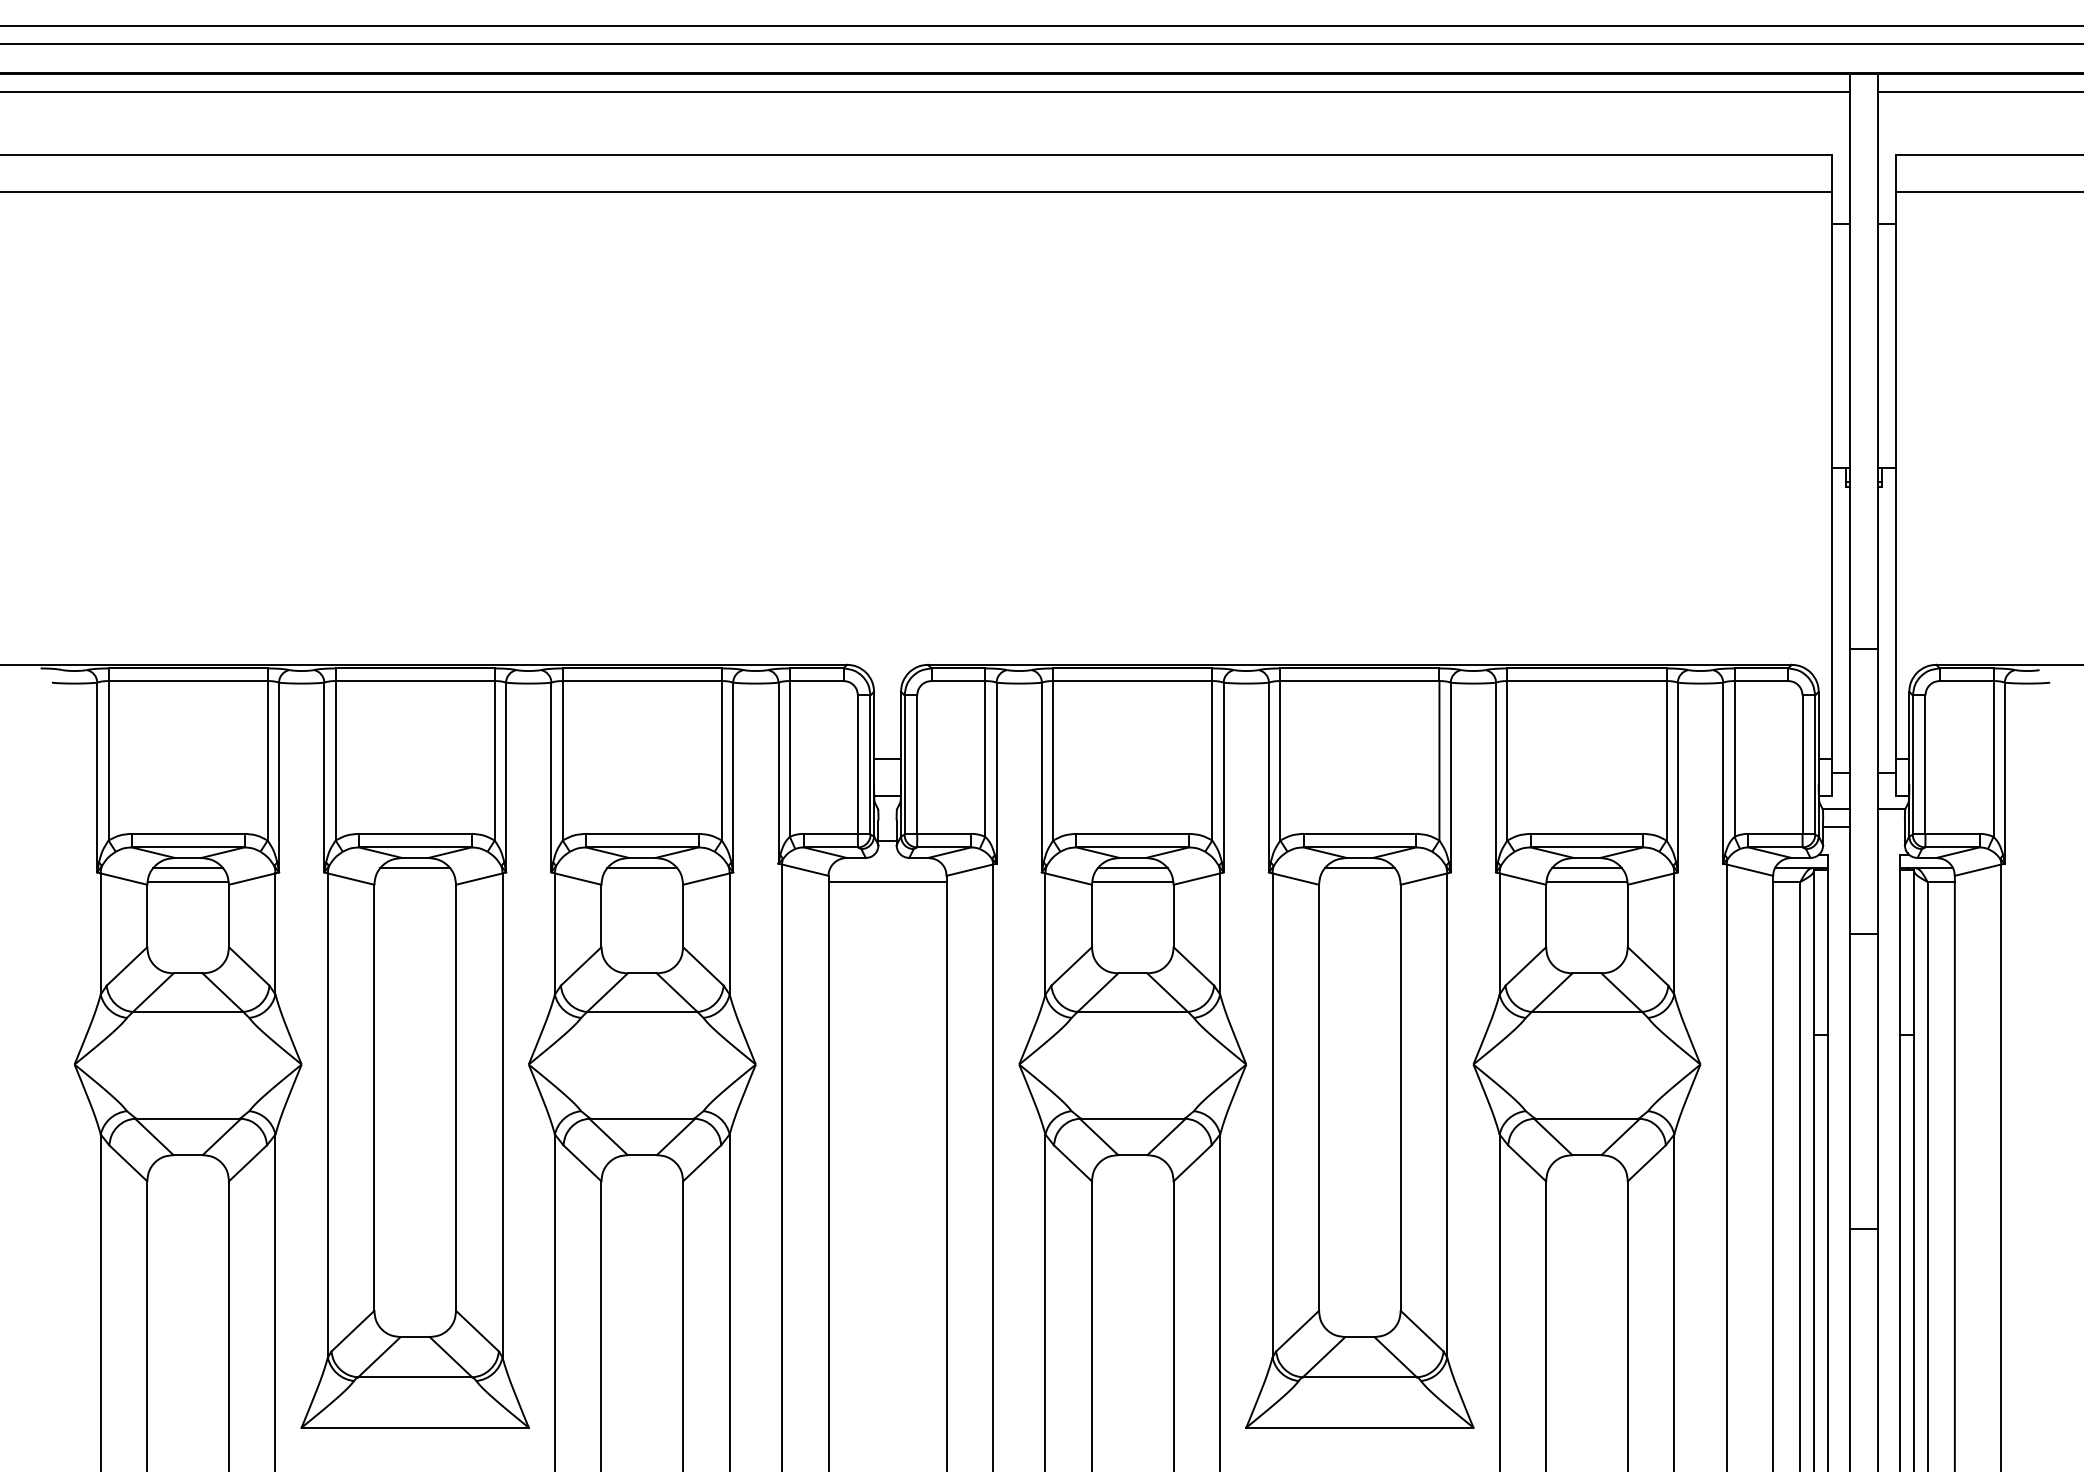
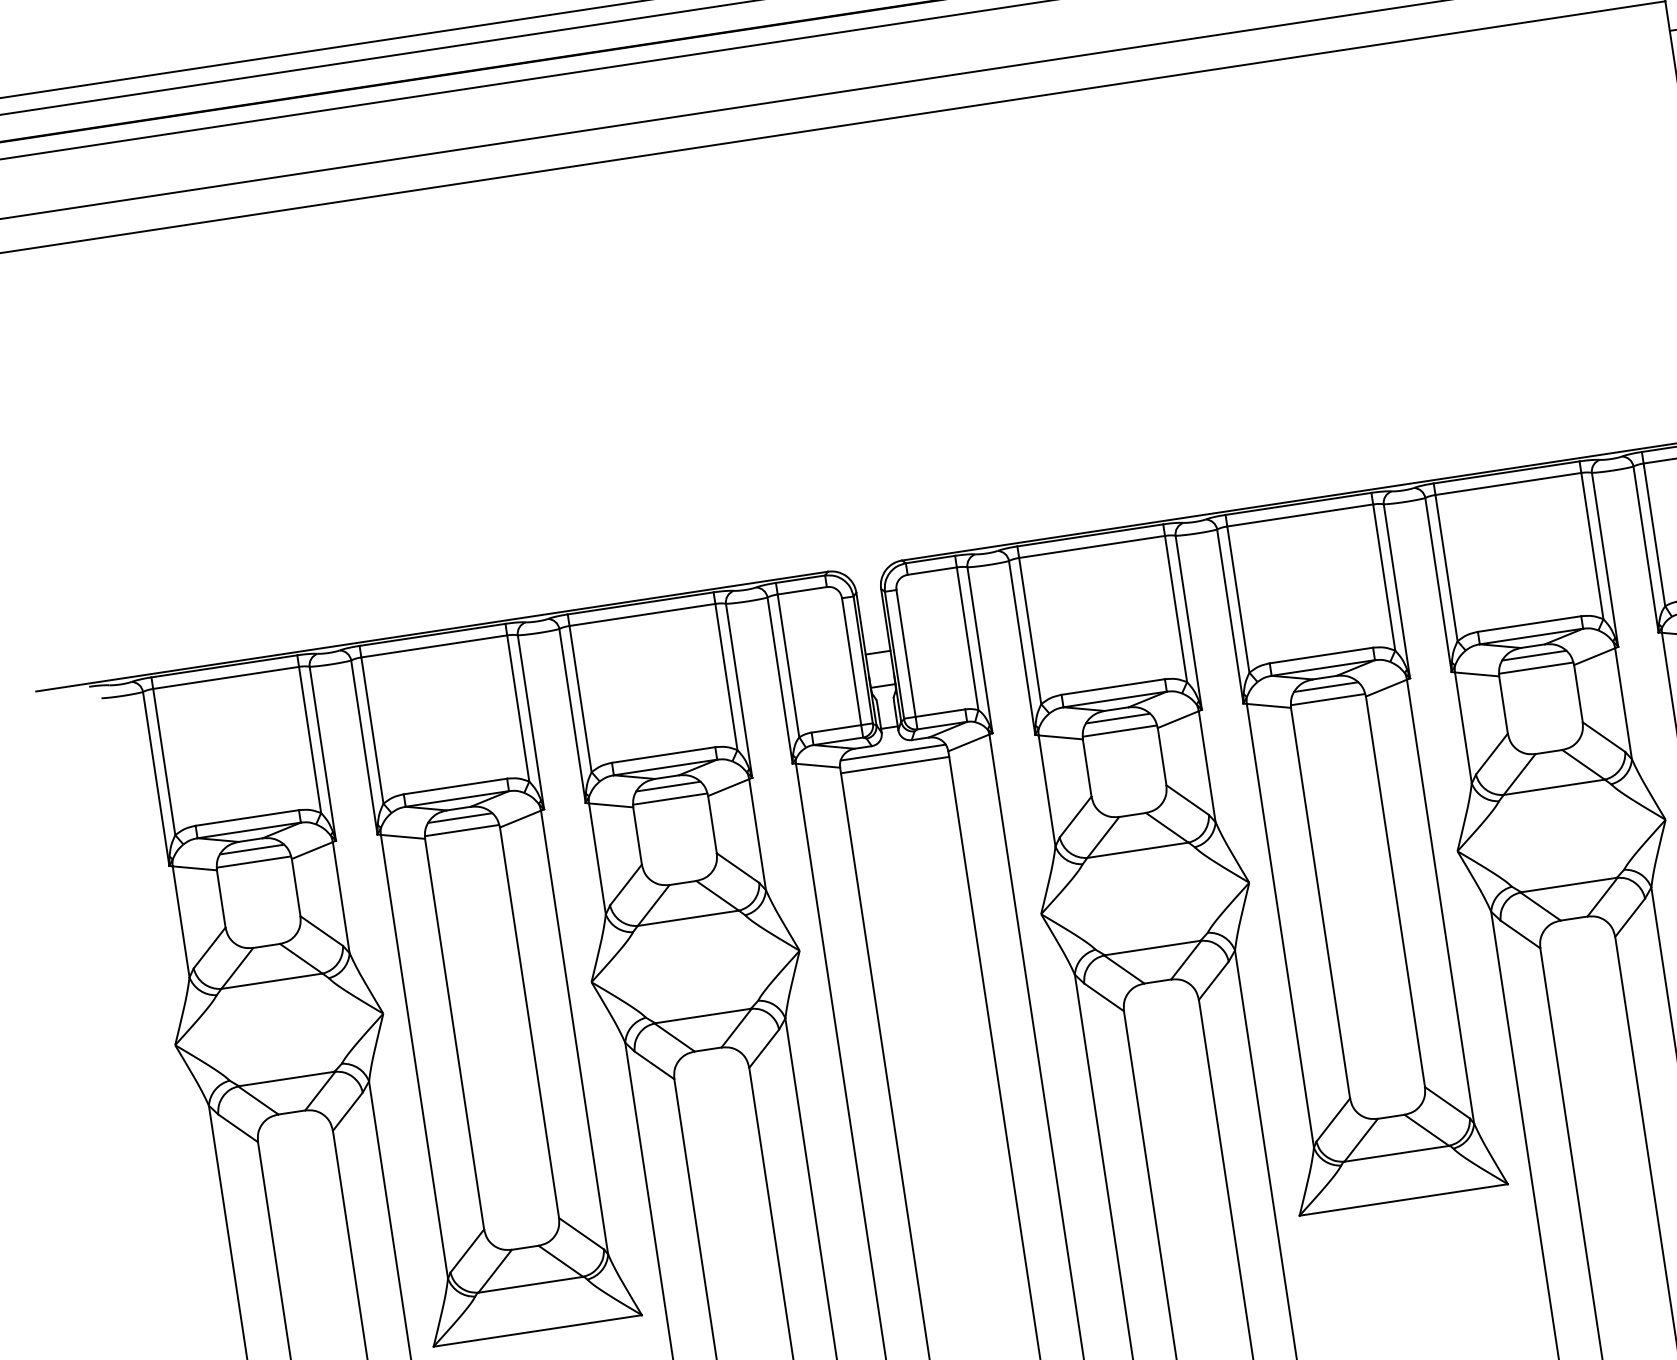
line: (887, 868) -> (893, 752), added
line: (414, 881) -> (461, 830), added
line: (641, 881) -> (669, 798), added
line: (1359, 881) -> (1327, 699), added

